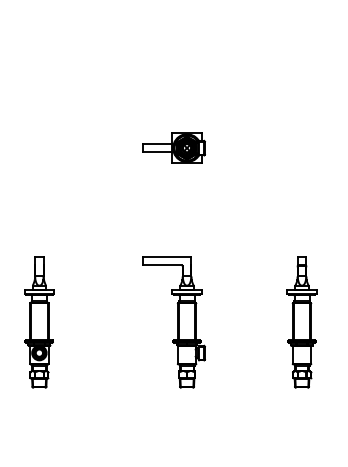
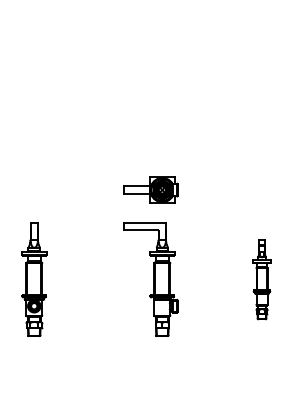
part: (173, 147) -> (150, 189), moved
part: (301, 322) -> (261, 279), size x0.7

